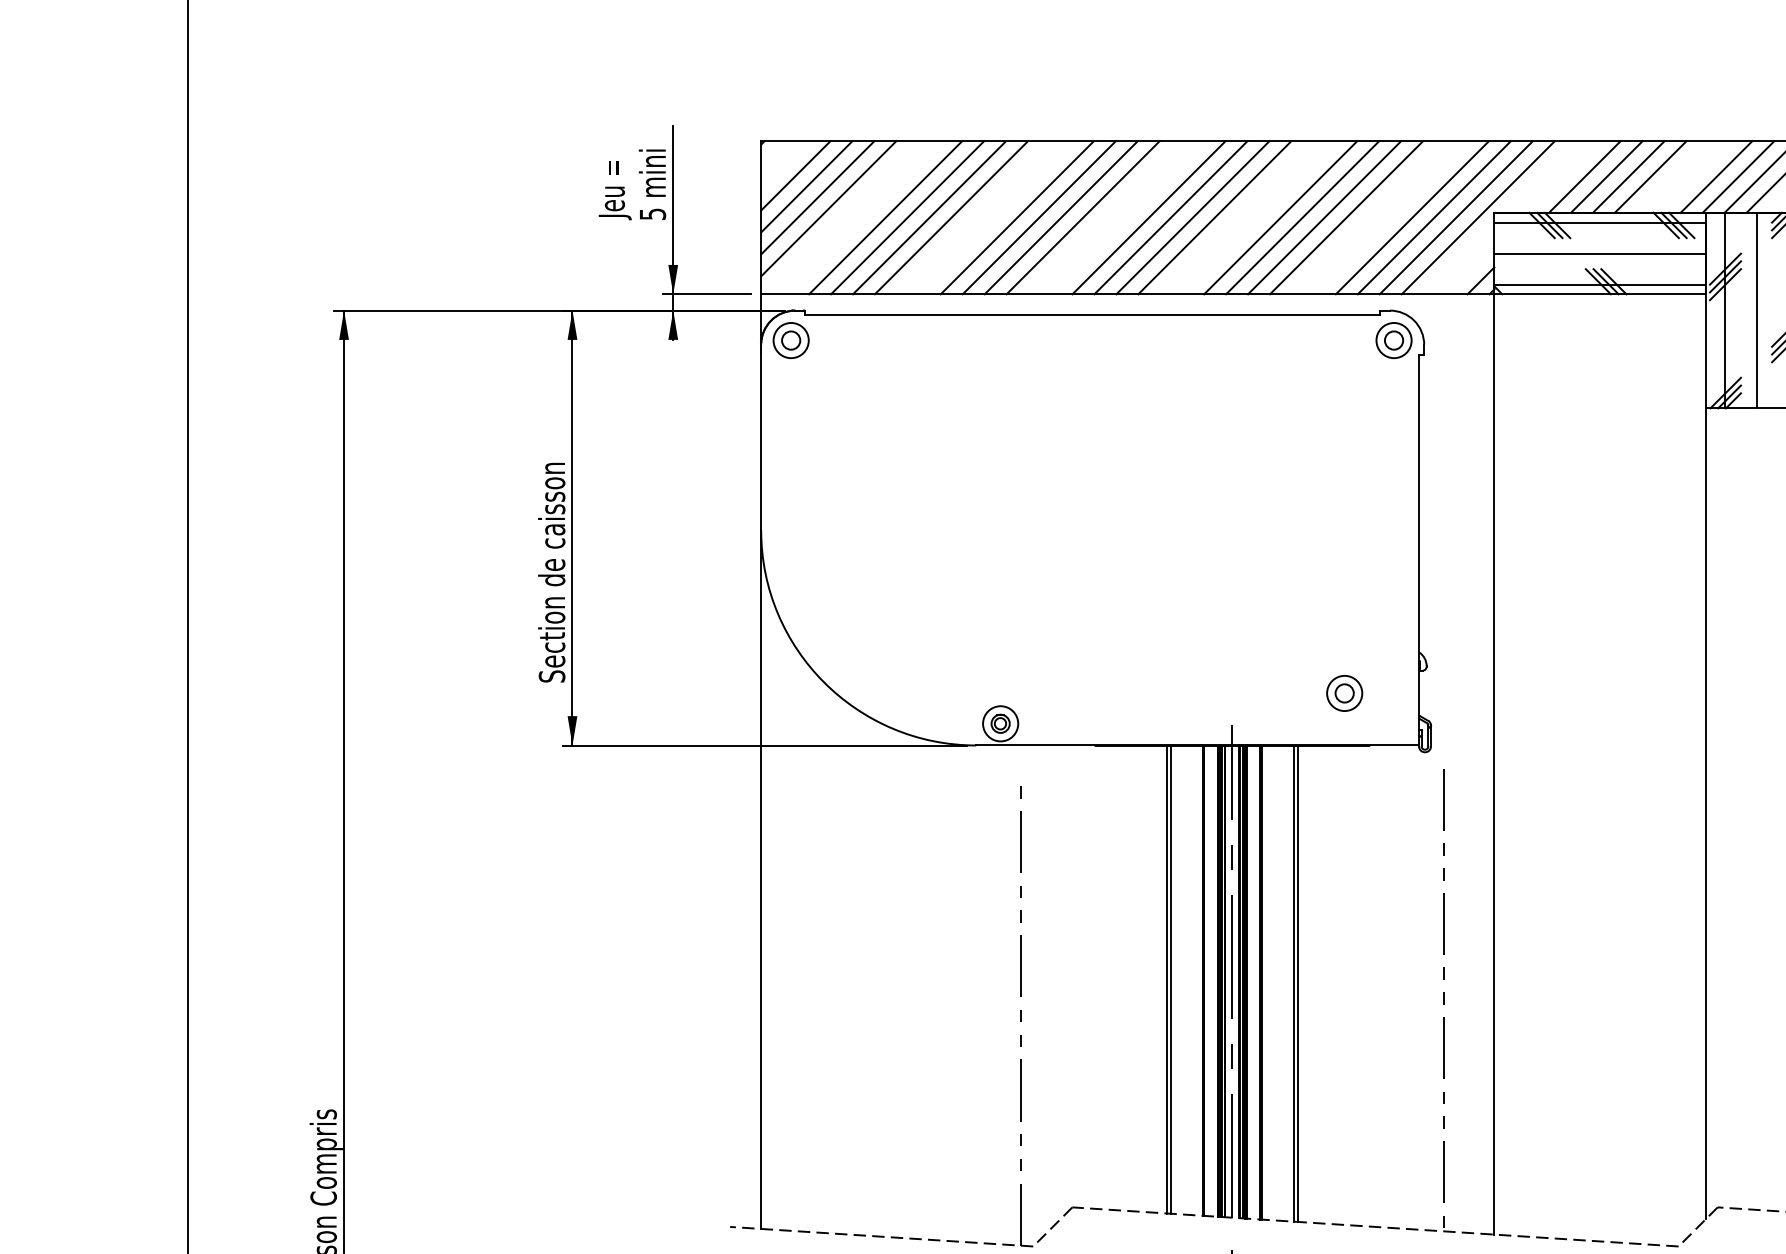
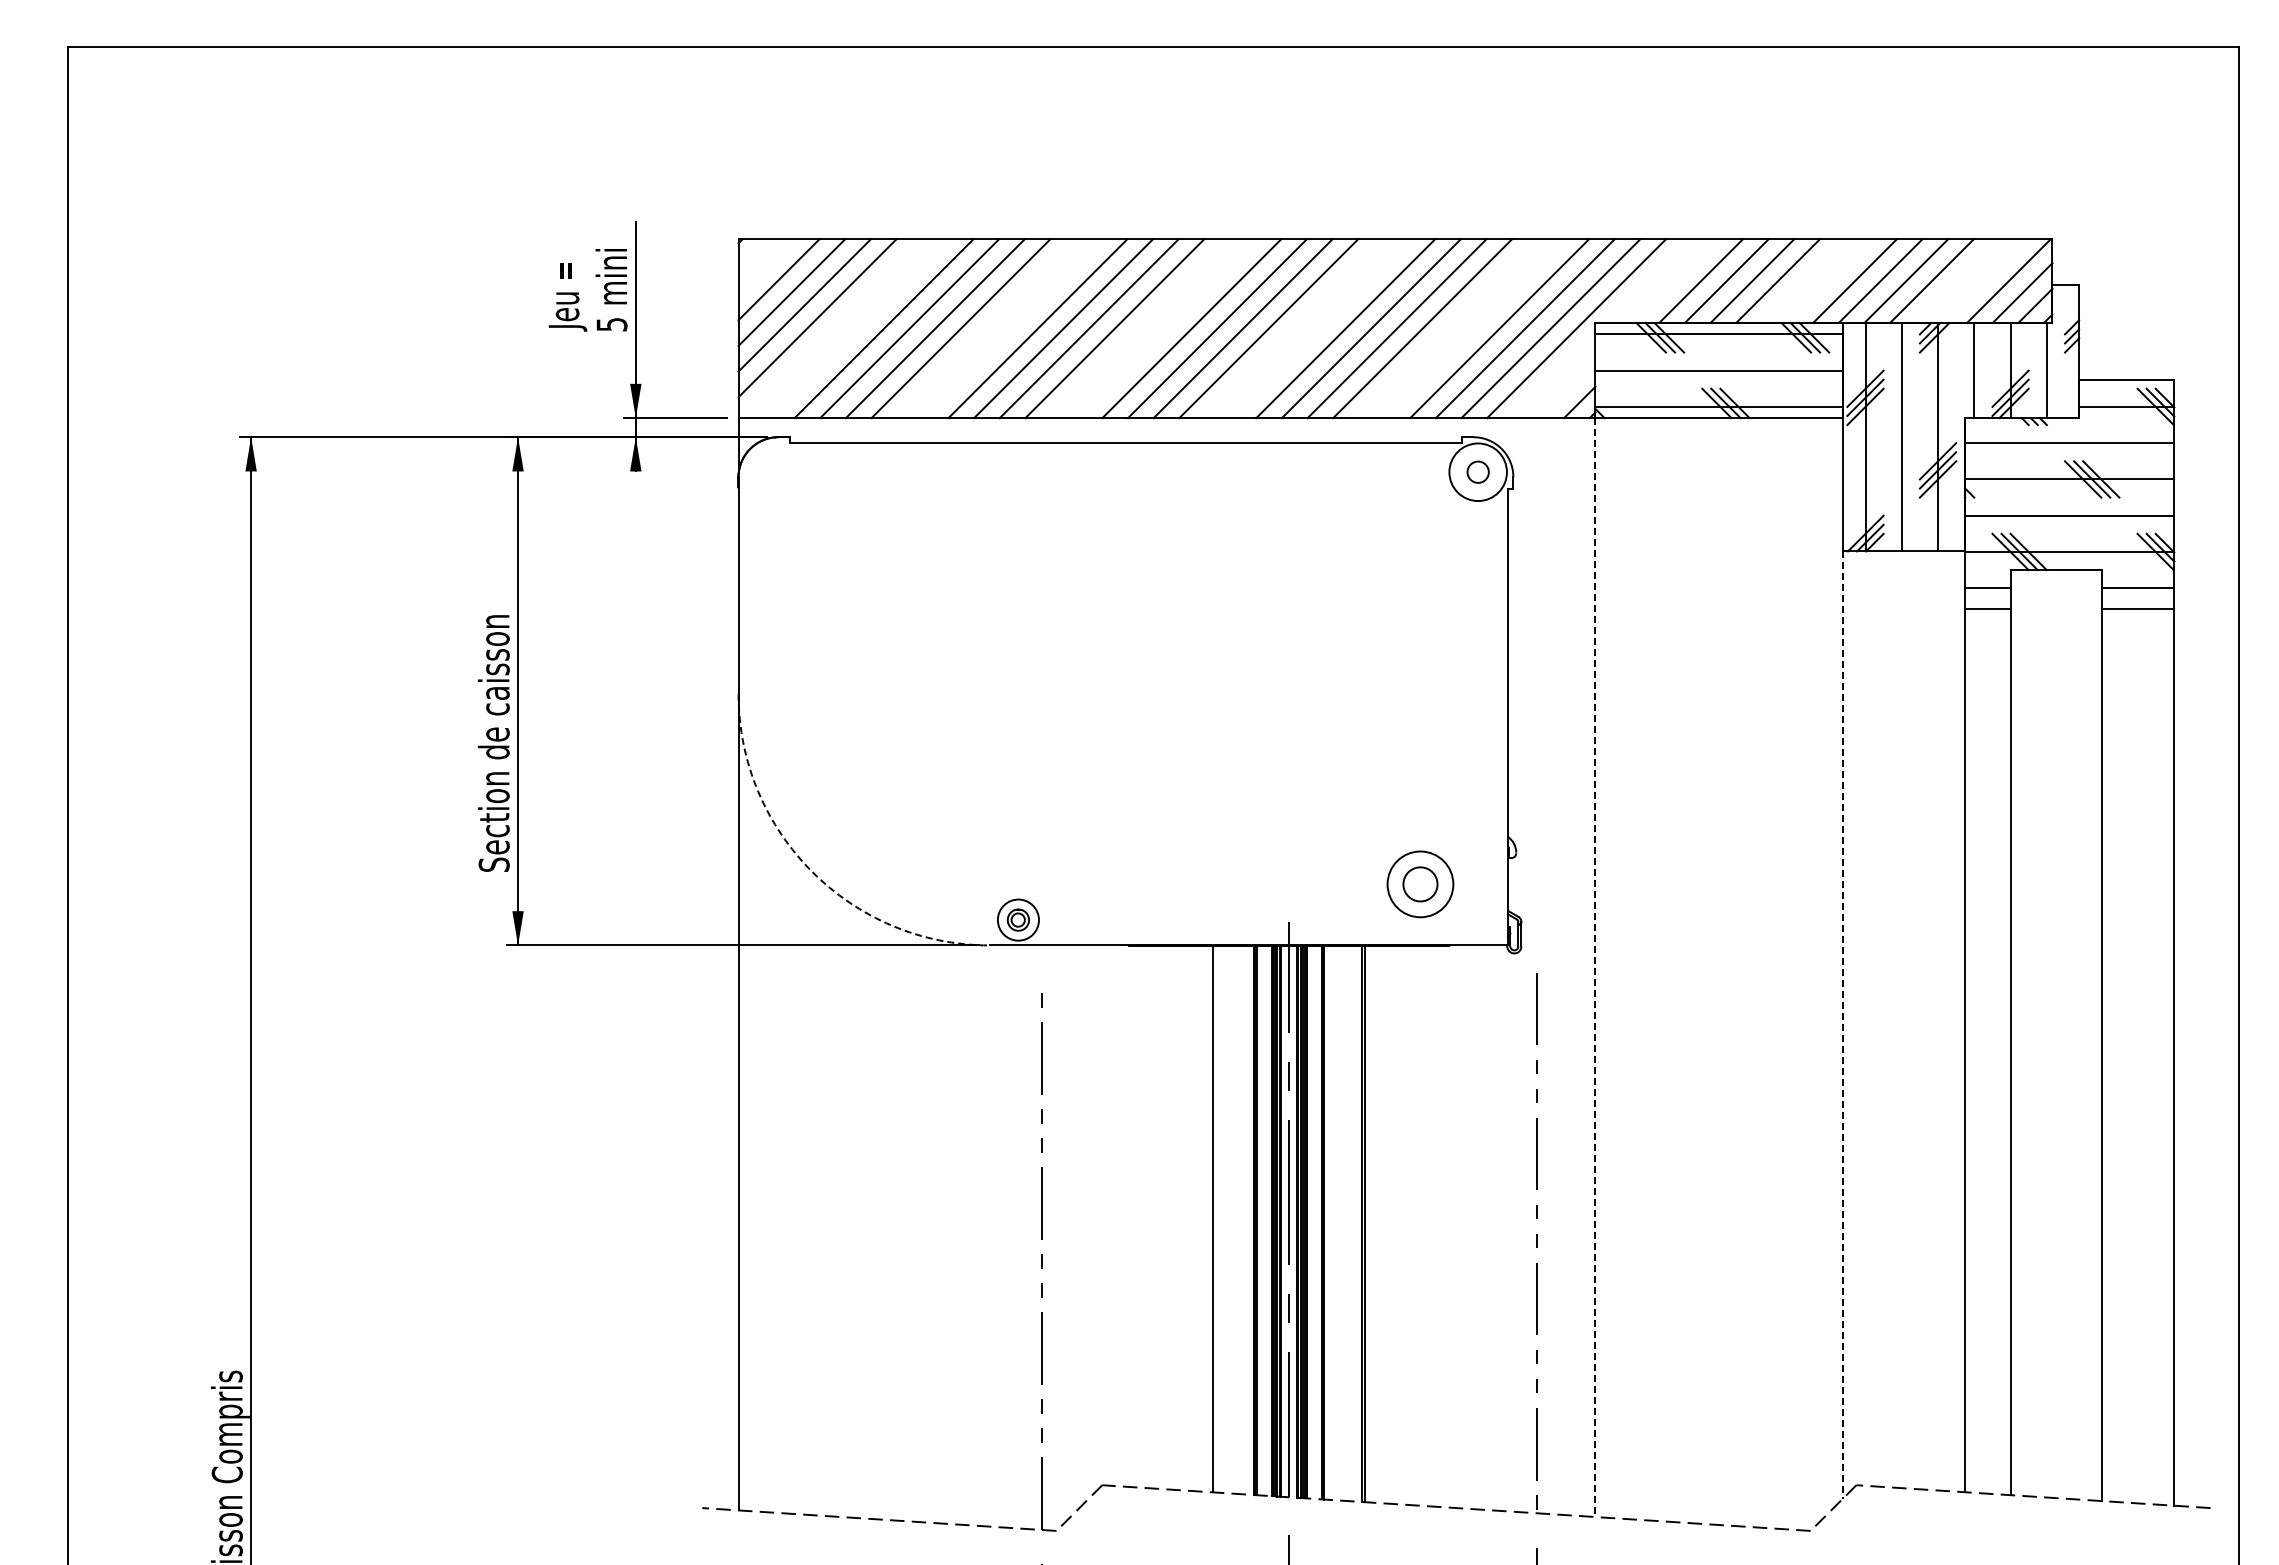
part: (791, 339) -> (773, 471), removed
circle: (1393, 339) -> (1477, 471), size x1.4
arc: (824, 682) -> (812, 871), solid -> dashed
part: (1344, 693) -> (1420, 884), size x1.6
line: (1494, 765) -> (1595, 968), solid -> dashed
line: (1706, 813) -> (1843, 1025), solid -> dashed
line: (1170, 979) -> (1216, 1218), removed

